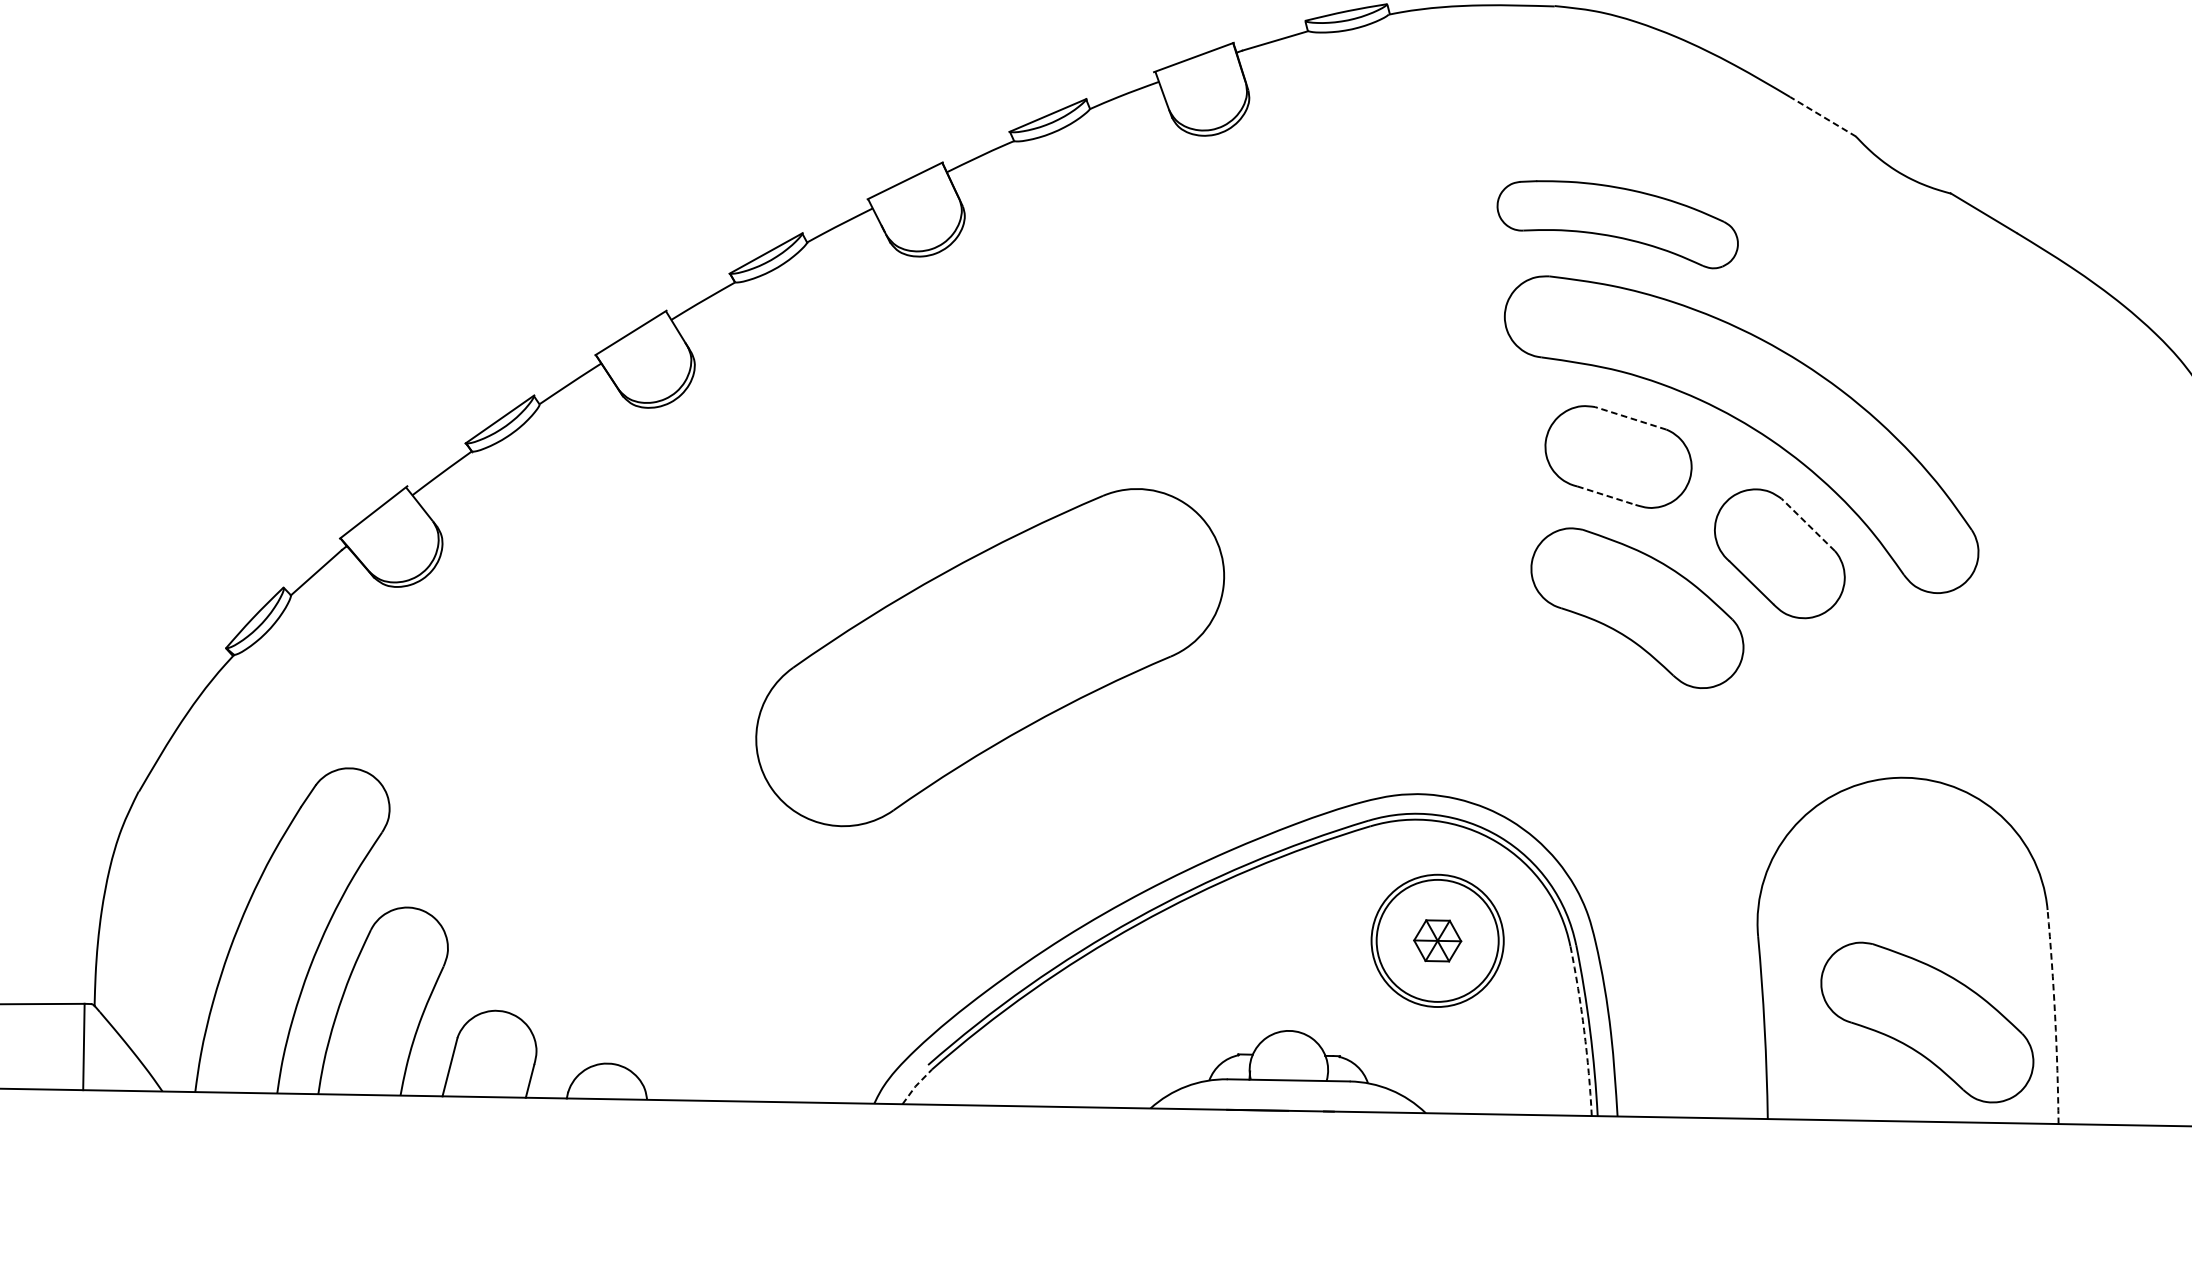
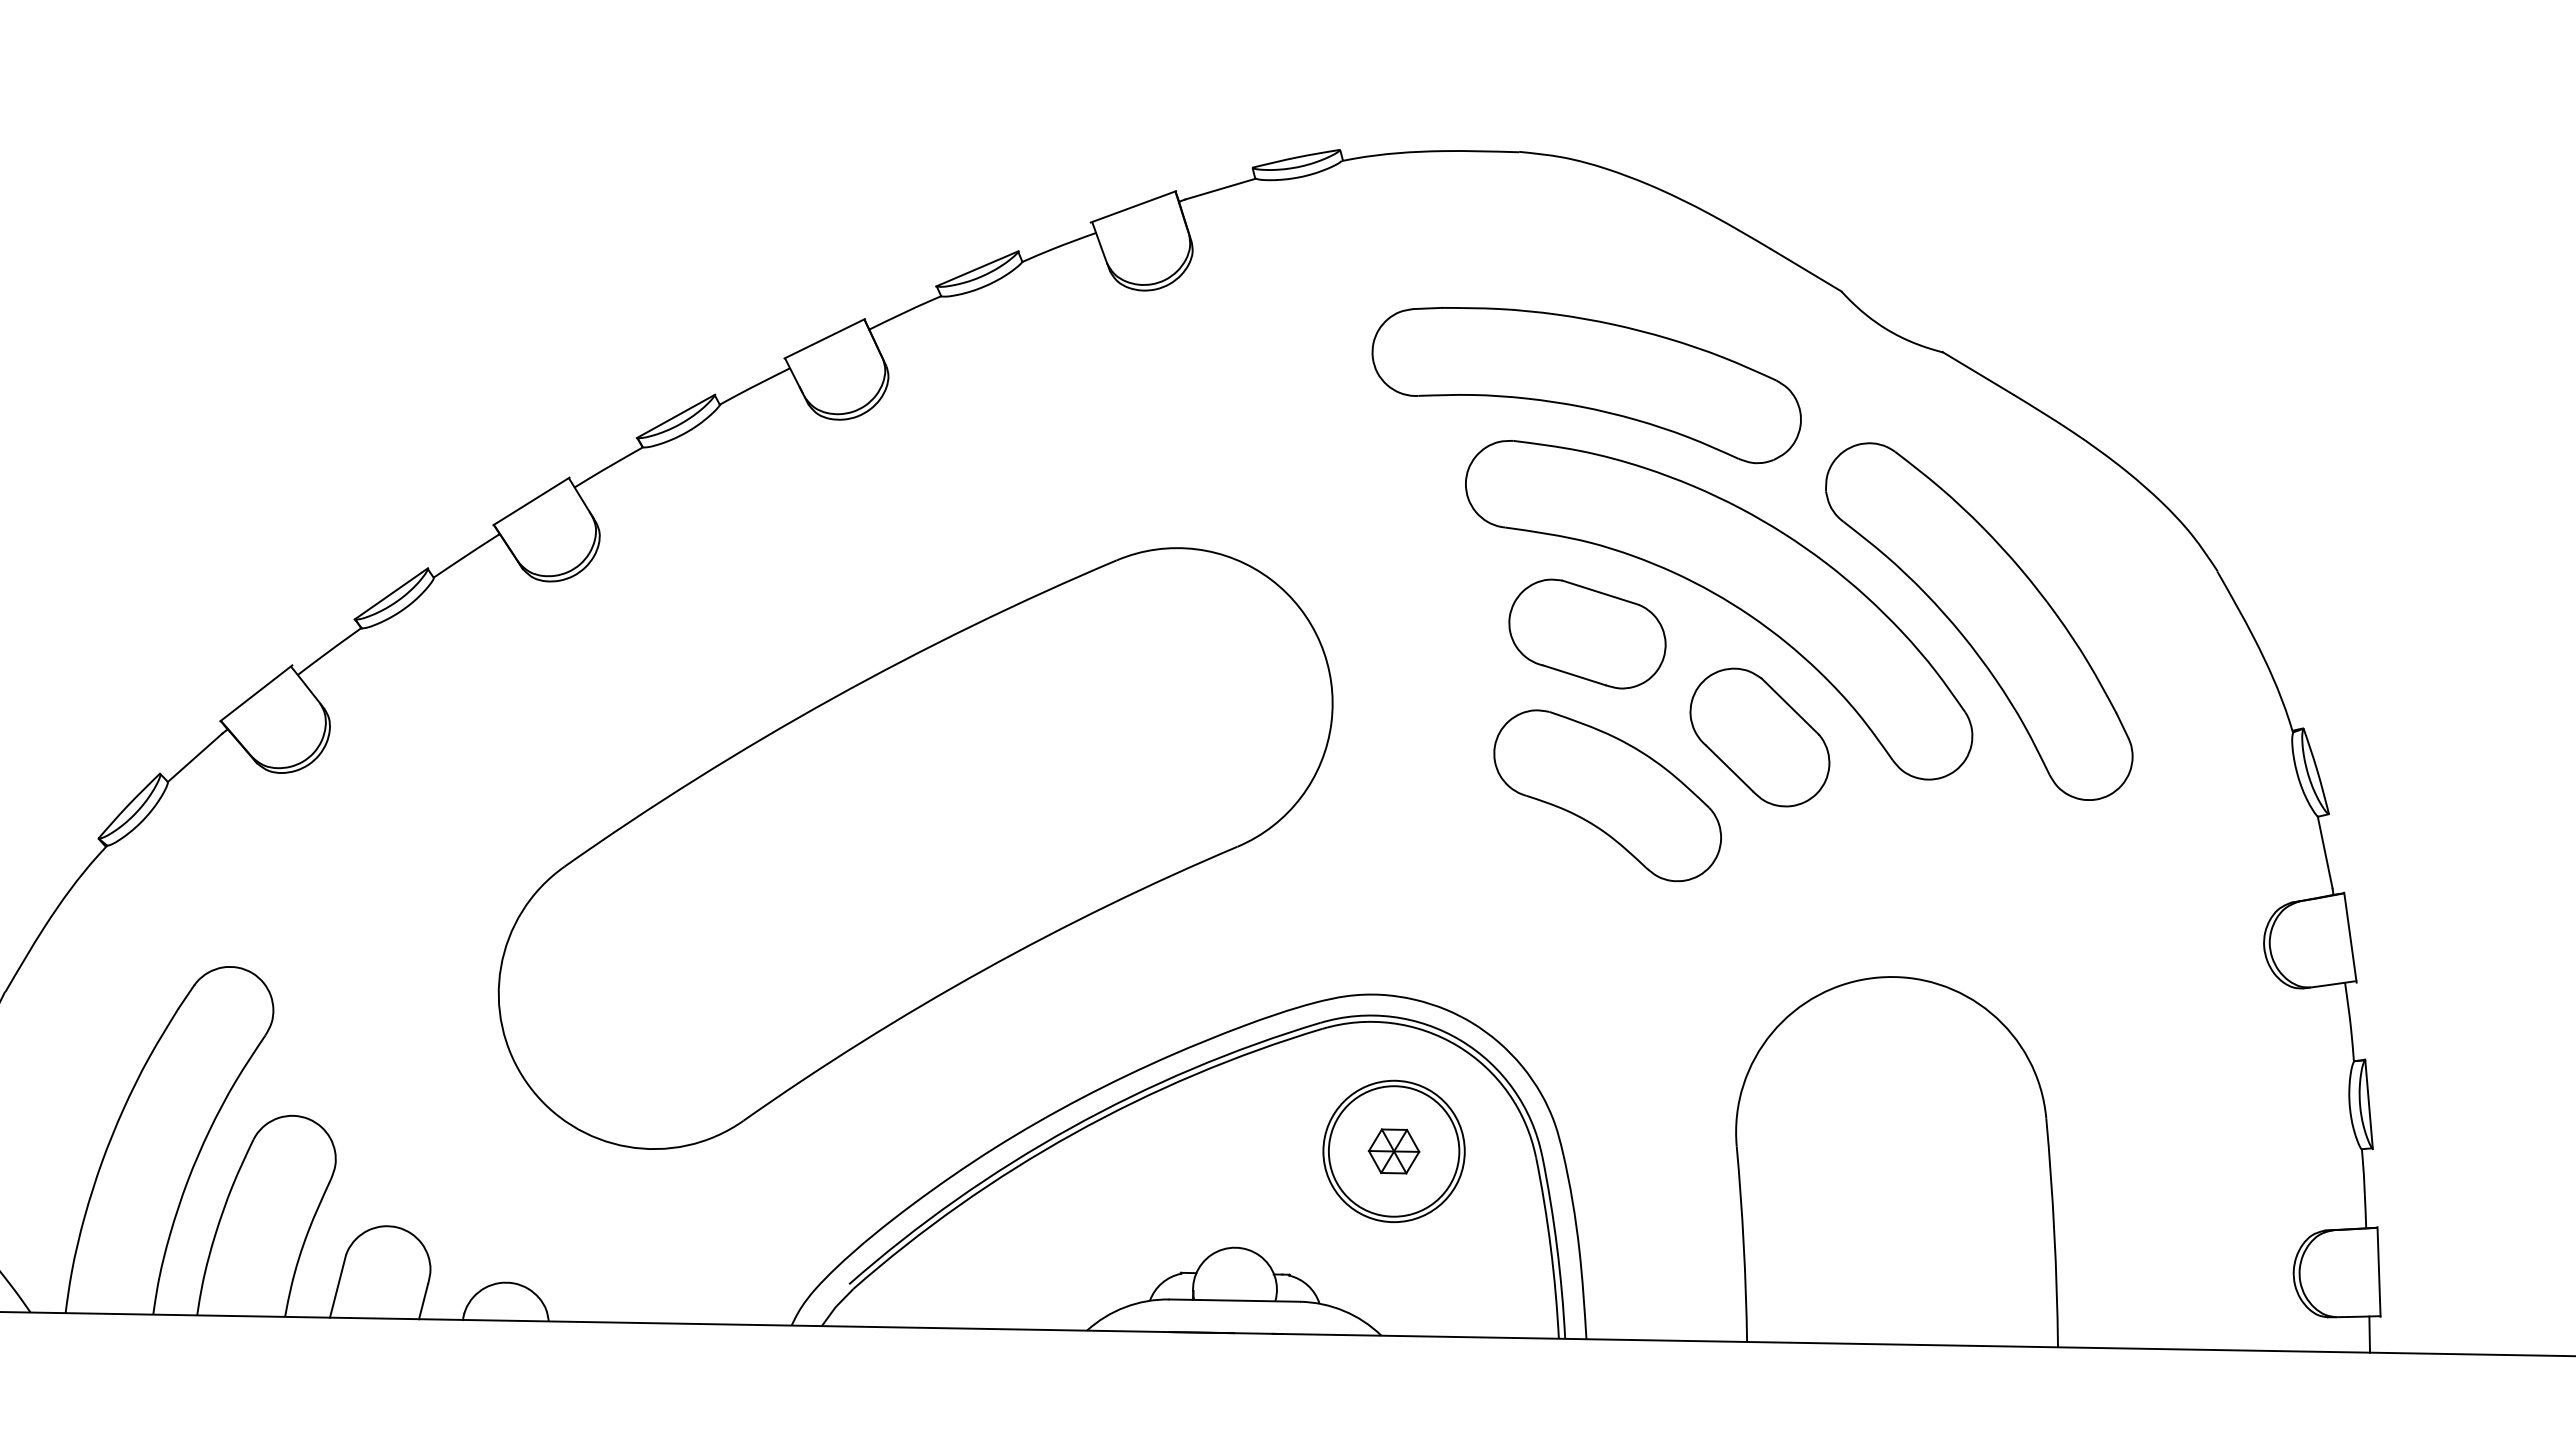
line: (1822, 117) -> (1805, 270), dashed -> solid
part: (1617, 224) -> (1586, 385), size x1.67
line: (1630, 418) -> (1600, 592), dashed -> solid
part: (1985, 445) -> (1979, 621), added
line: (1606, 495) -> (1574, 675), dashed -> solid
line: (1808, 524) -> (1790, 706), dashed -> solid
part: (990, 657) -> (915, 848), size x1.67
arc: (2055, 1016) -> (2054, 1232), dashed -> solid
part: (1927, 1022) -> (1917, 1238), removed
arc: (1583, 1030) -> (1550, 1247), dashed -> solid
line: (916, 1085) -> (836, 1306), dashed -> solid

